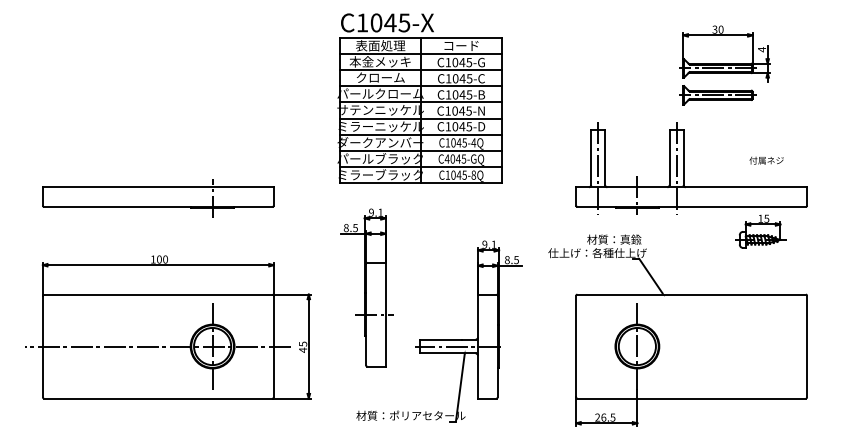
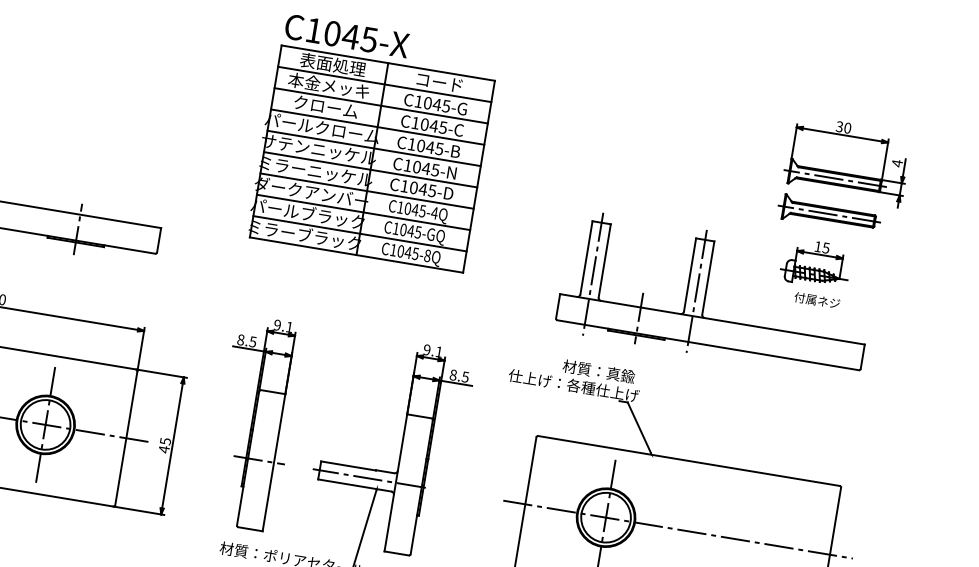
part: (724, 65) -> (844, 176), moved
text: (446, 158) -> (395, 227), C4045-GQ -> C1045-GQ
part: (760, 231) -> (815, 263), moved
part: (366, 287) -> (254, 422), moved
line: (691, 346) -> (677, 529), added

